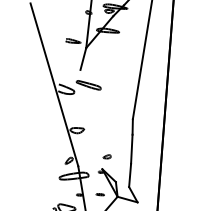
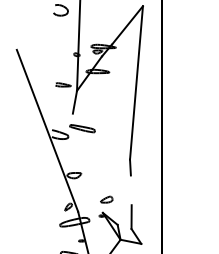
line: (131, 149) -> (130, 190), removed
part: (106, 156) -> (106, 199), size x1.6
part: (100, 194) -> (102, 238), removed

